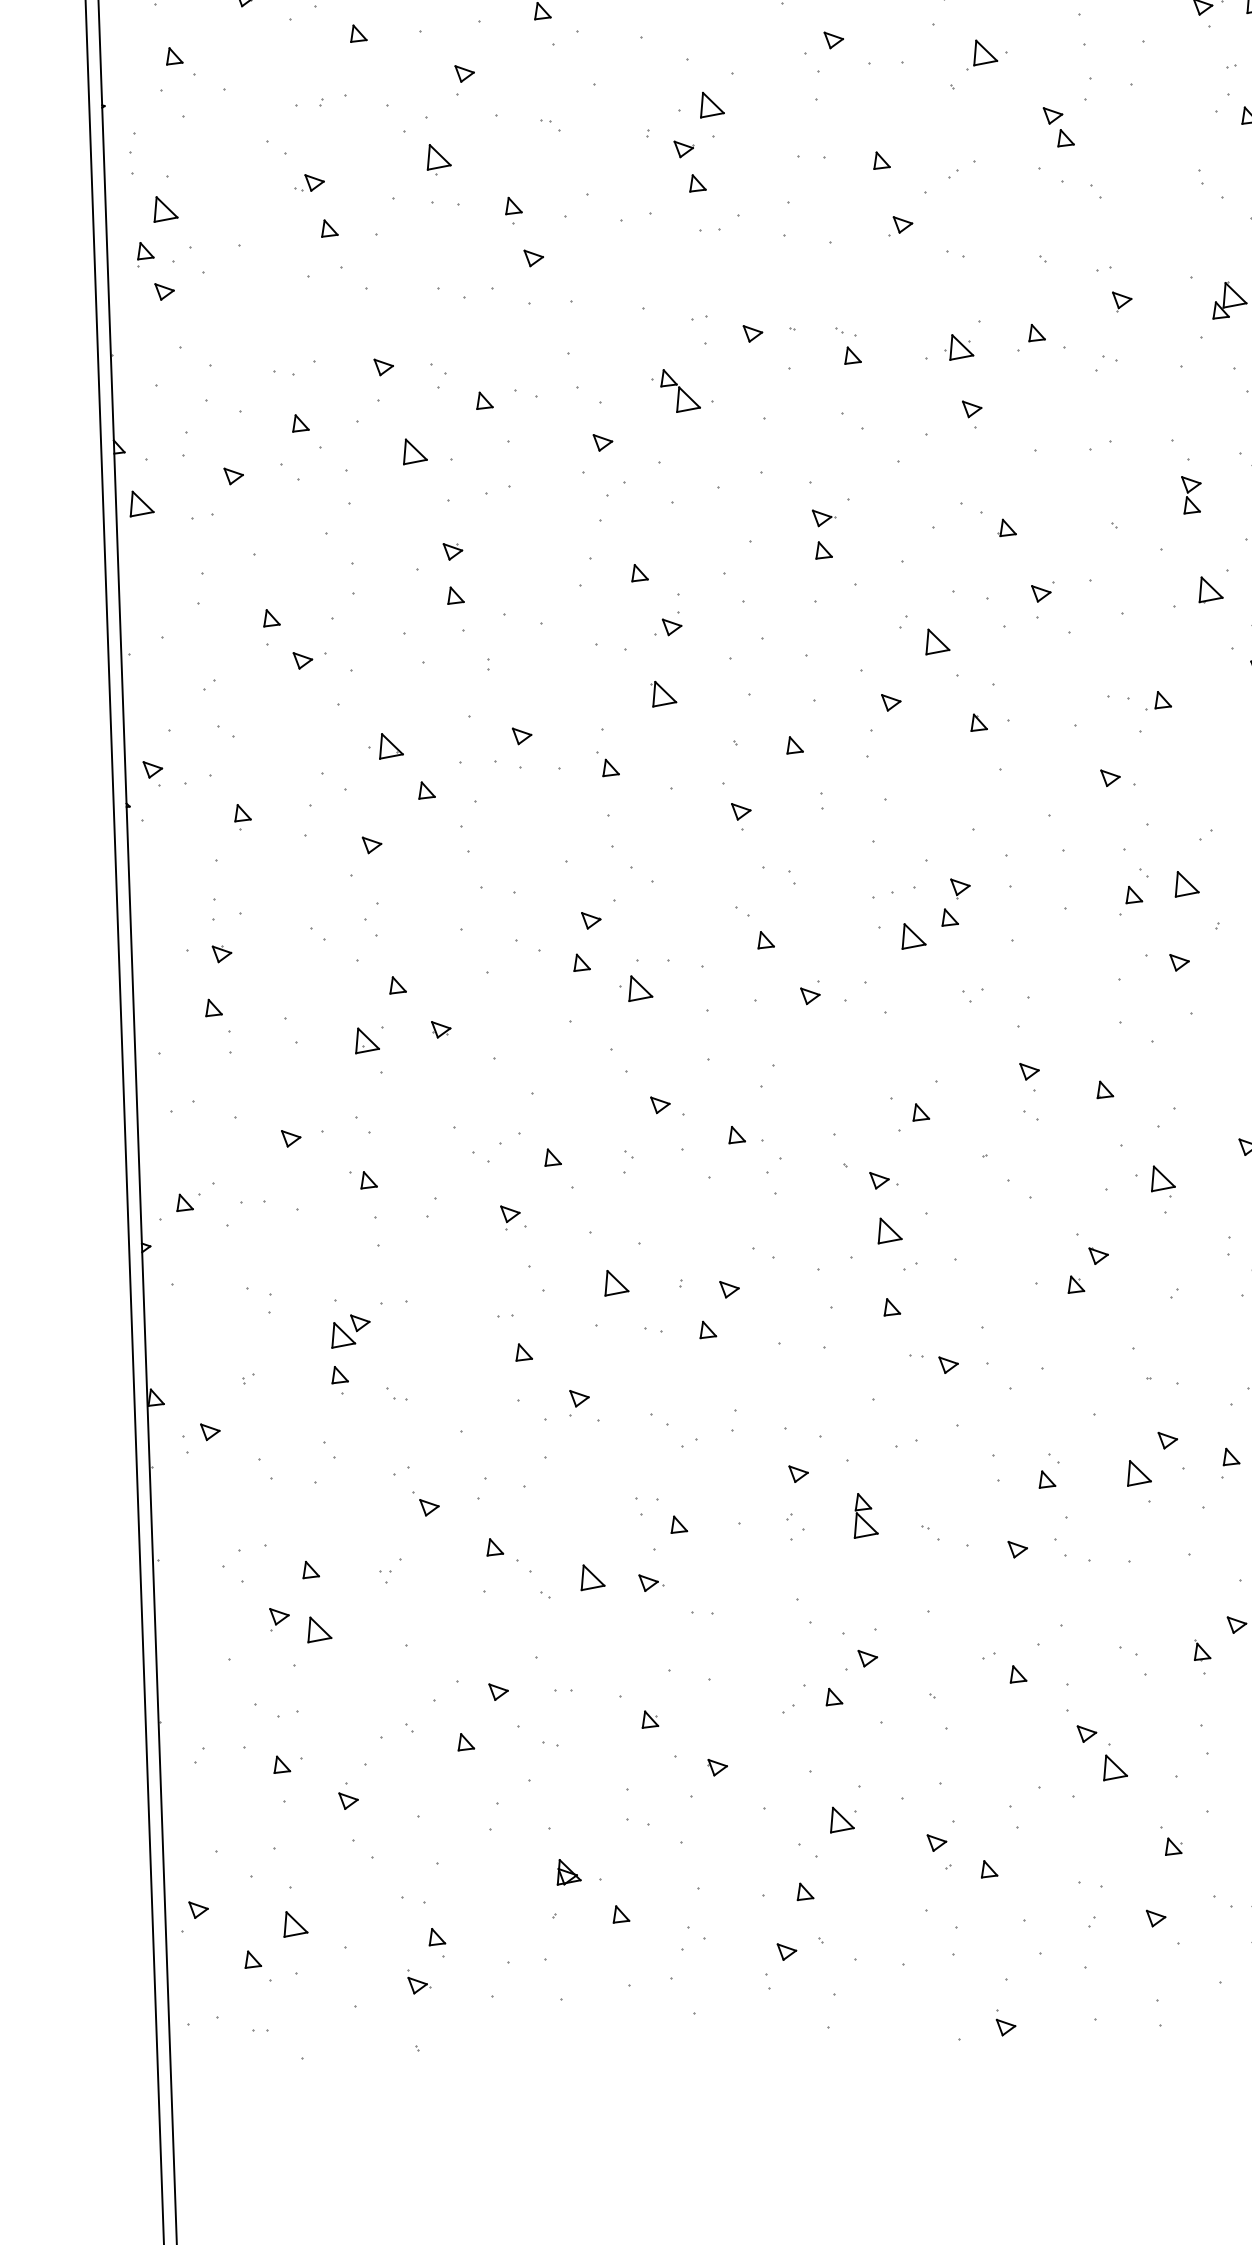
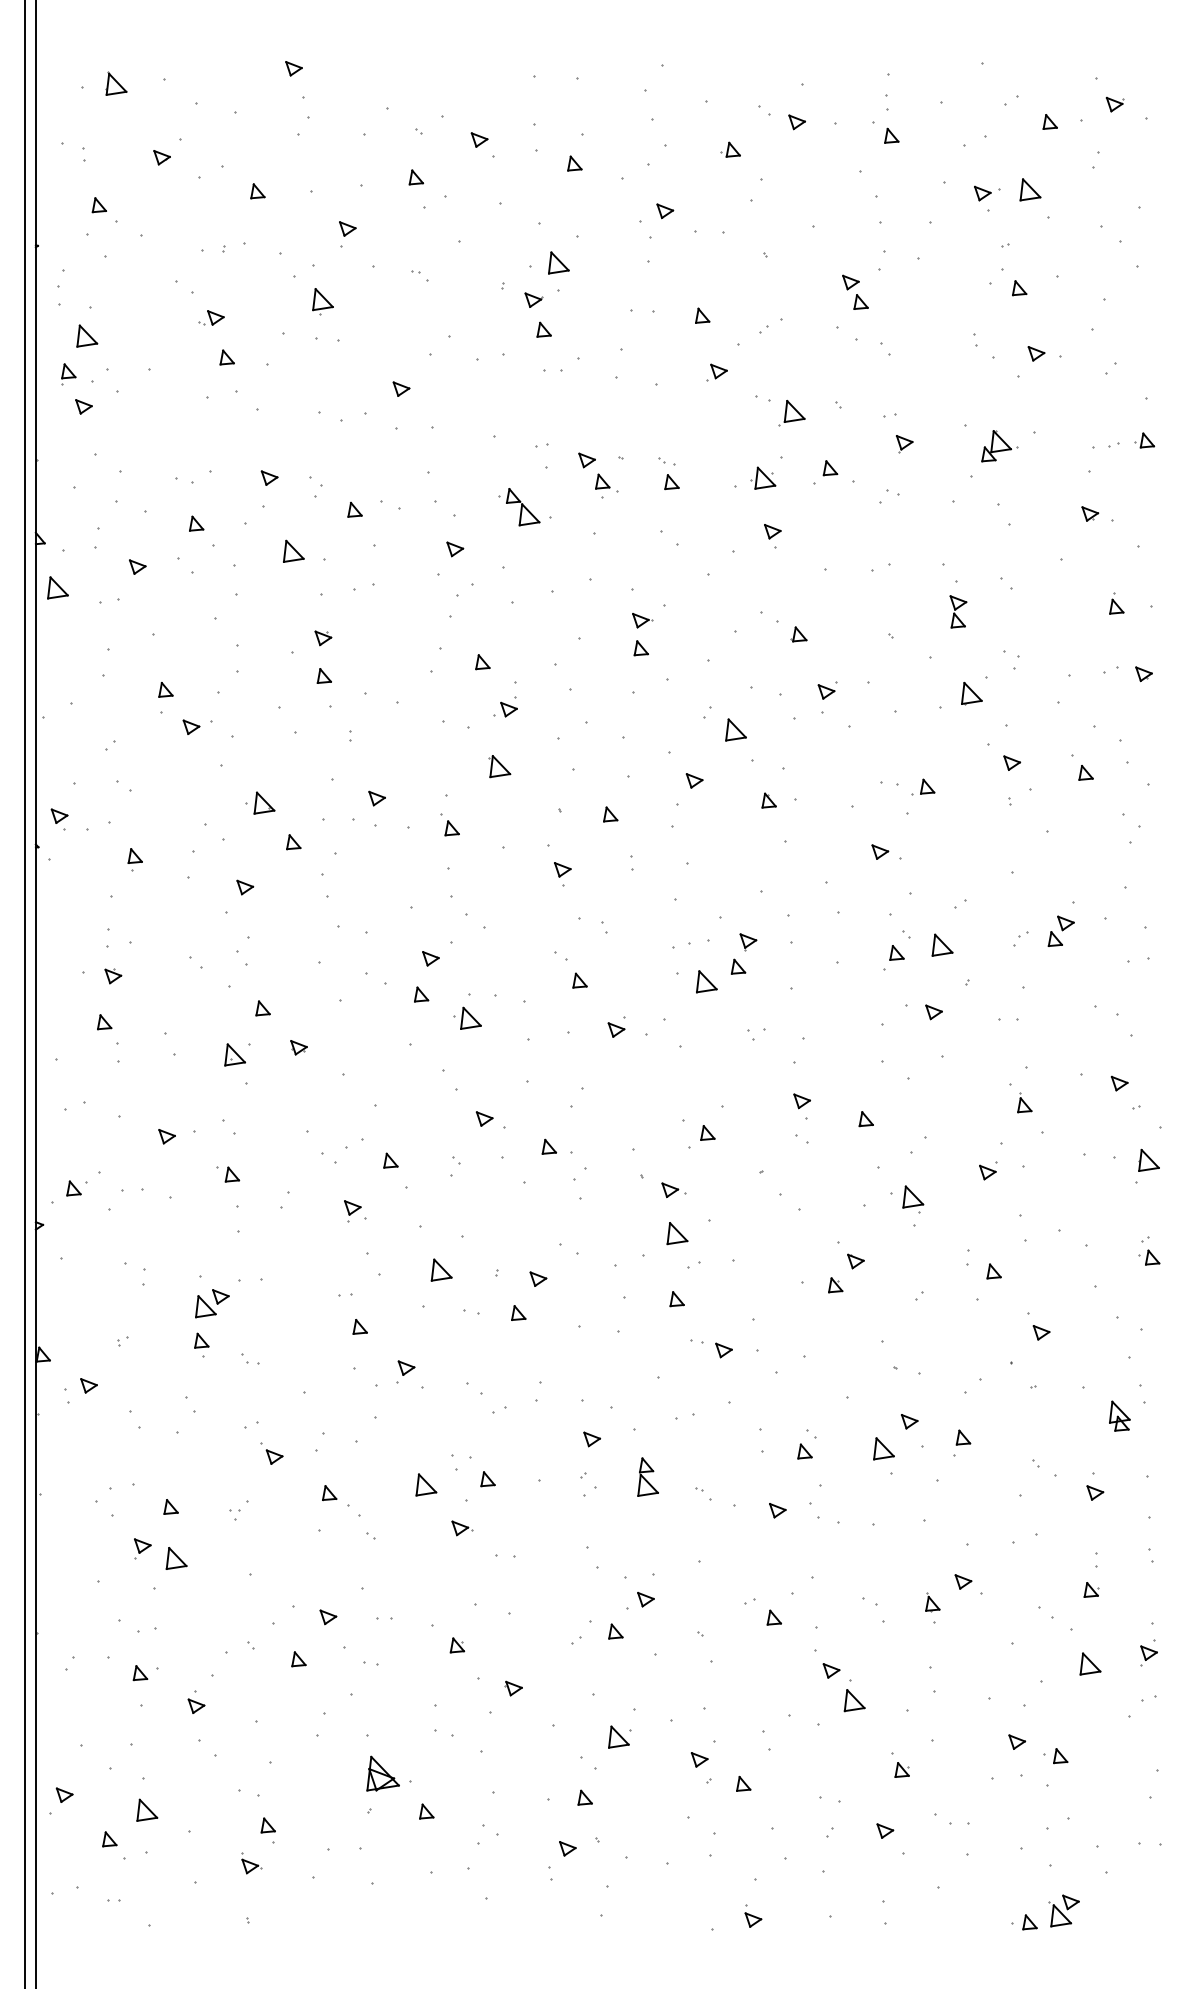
part: (981, 55) -> (791, 413), moved
part: (513, 210) -> (602, 485), moved
part: (592, 1576) -> (426, 1484), moved
part: (568, 1871) -> (382, 1773), size x1.6

